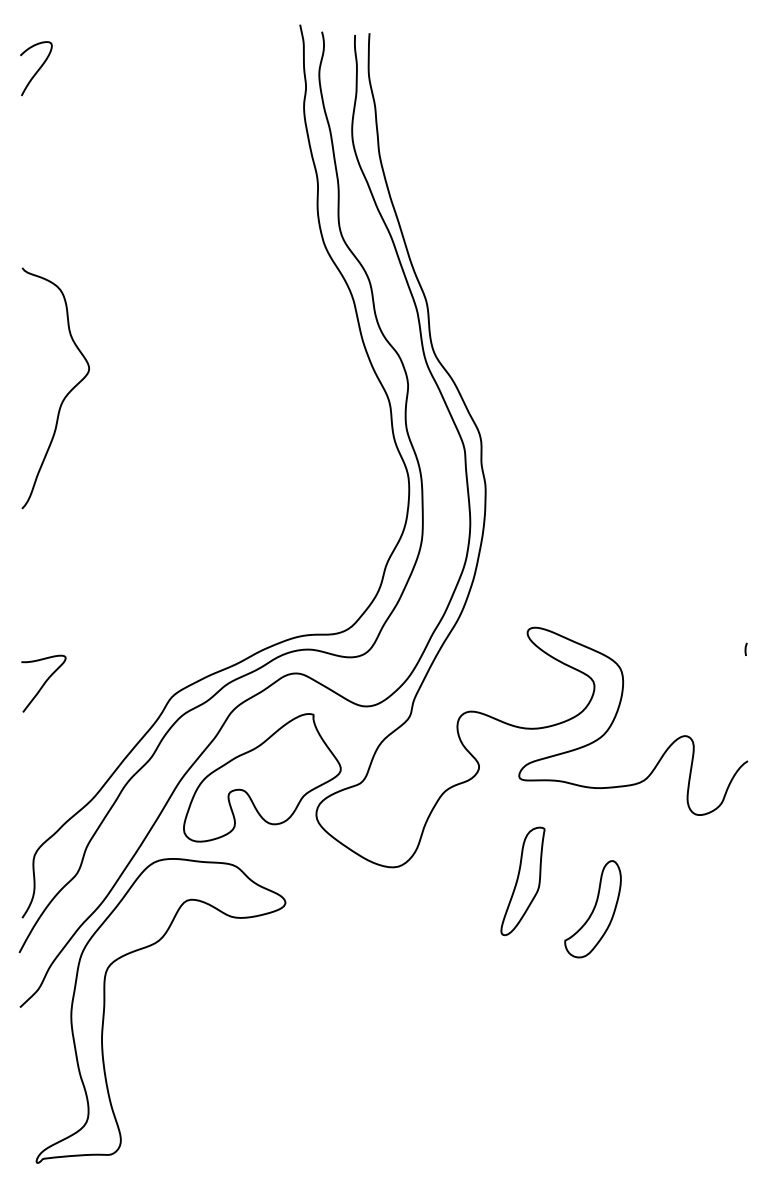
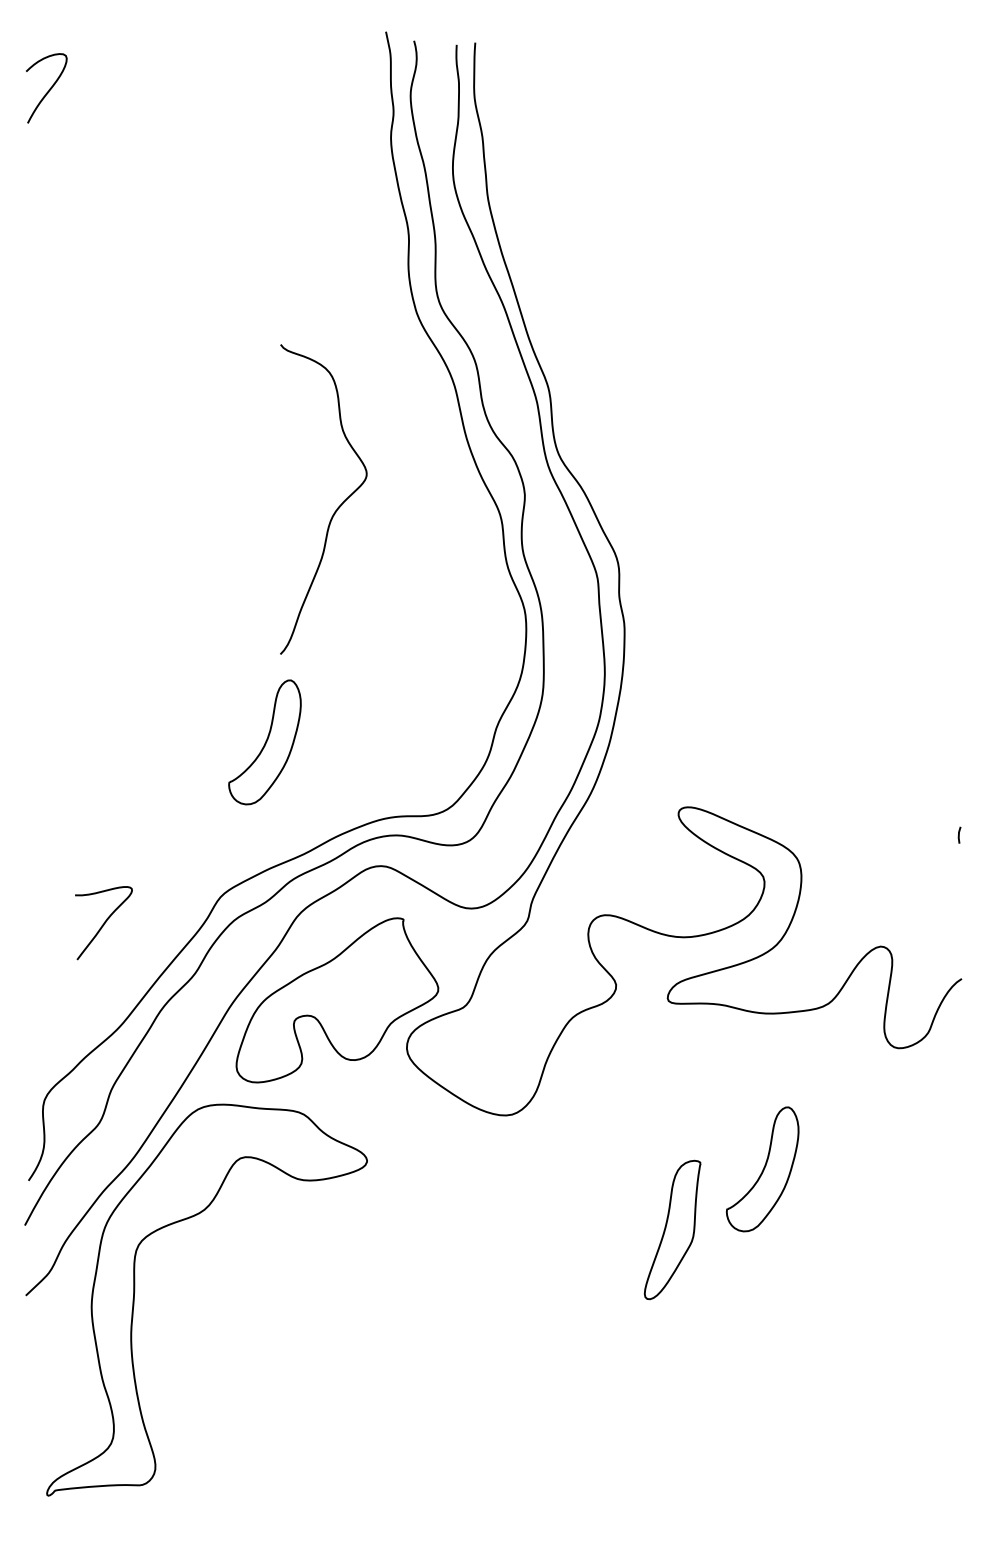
curve: (64, 396) -> (335, 509), moved
part: (205, 577) -> (264, 742), added
curve: (43, 683) -> (103, 922), moved
part: (522, 881) -> (671, 1230), moved

